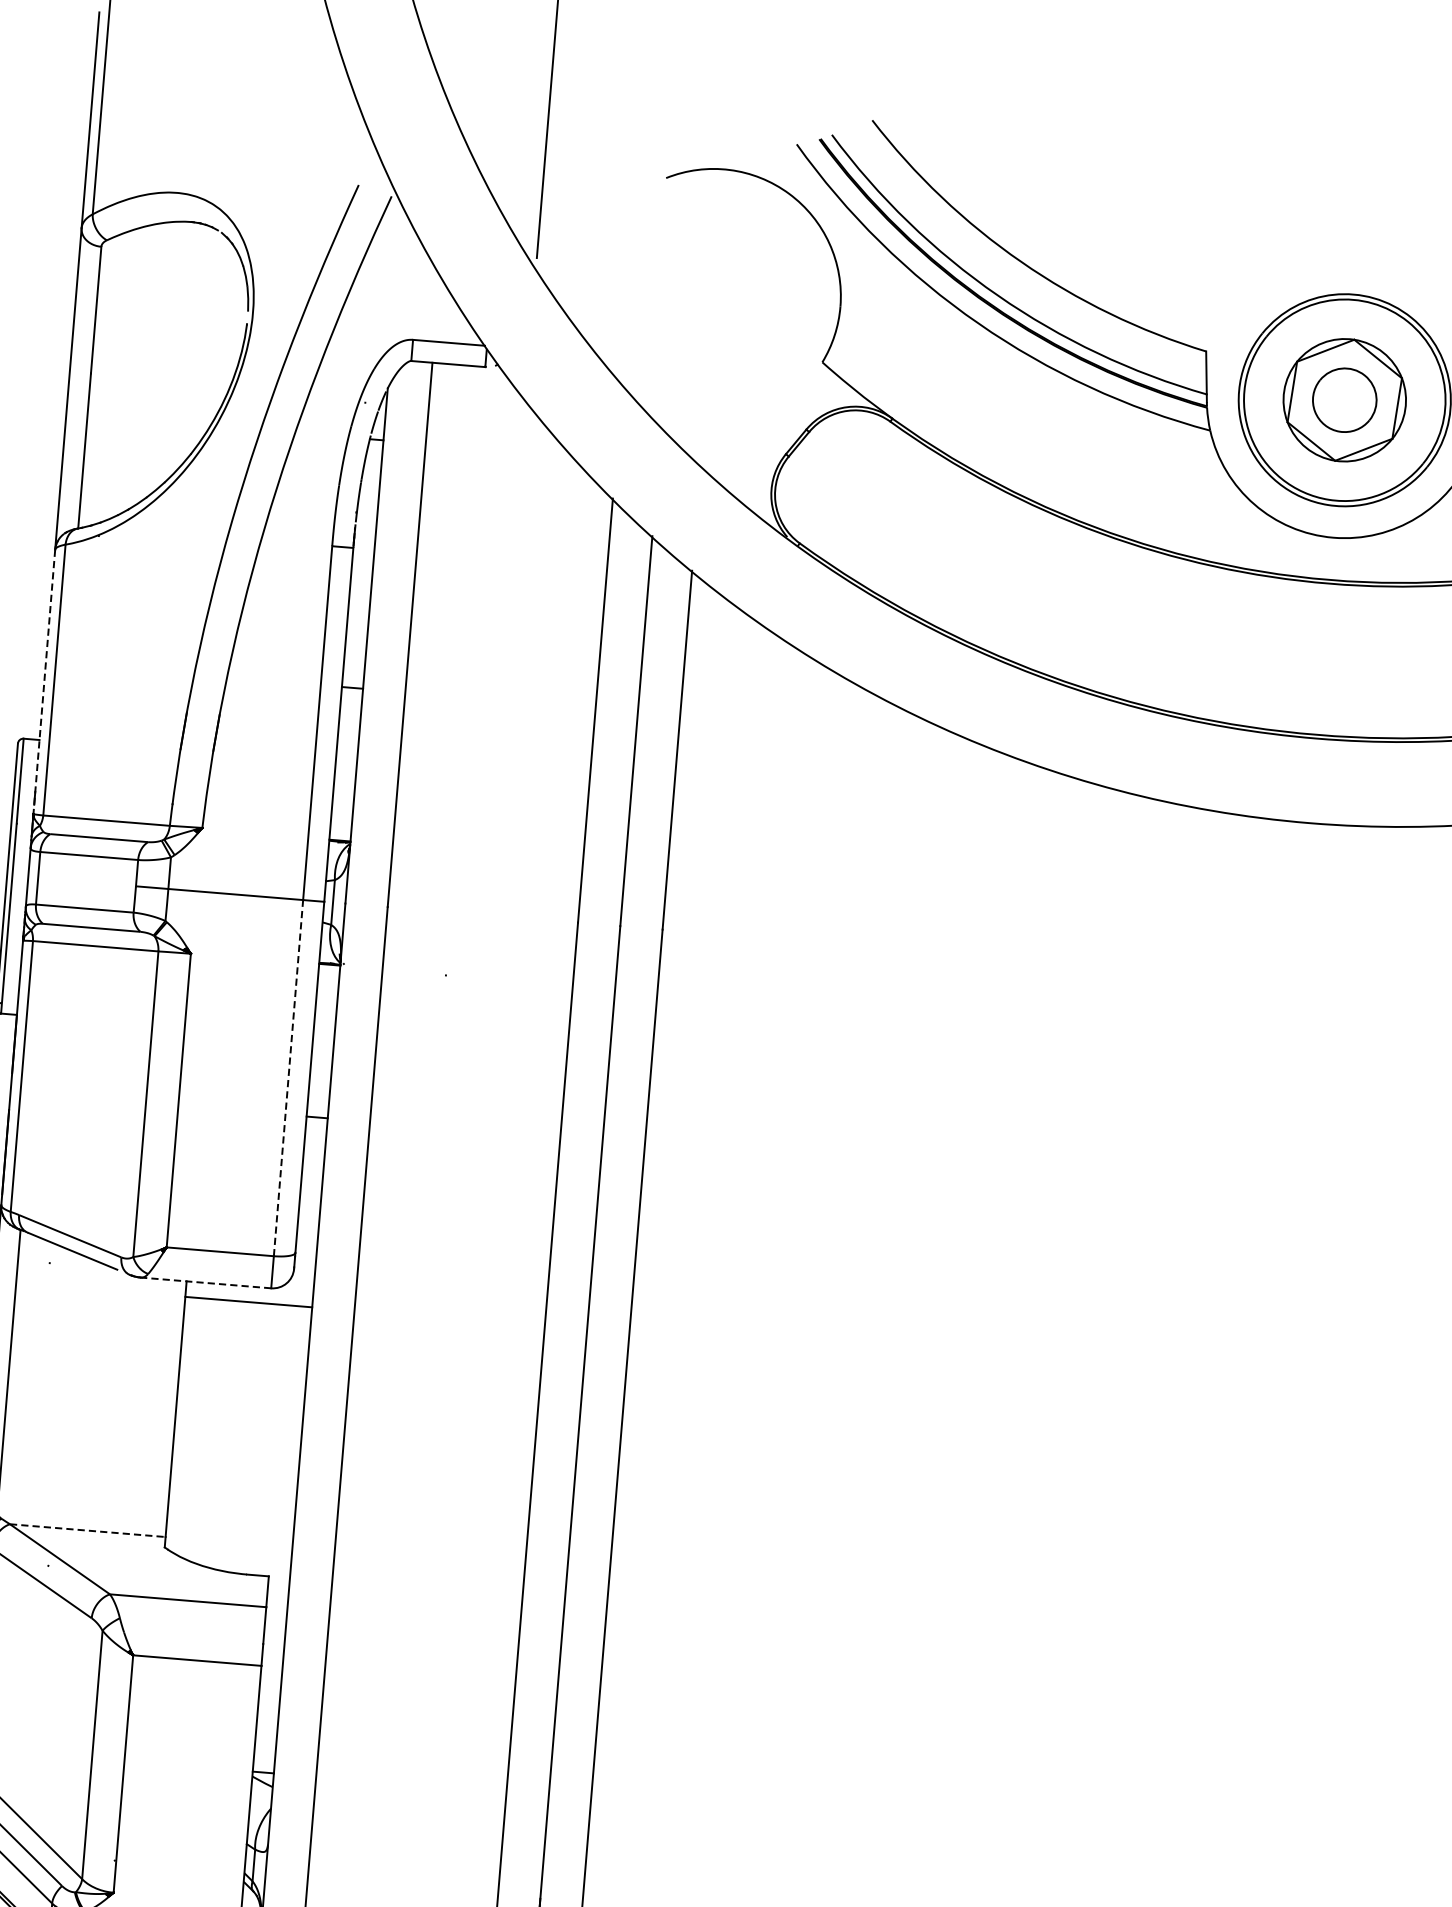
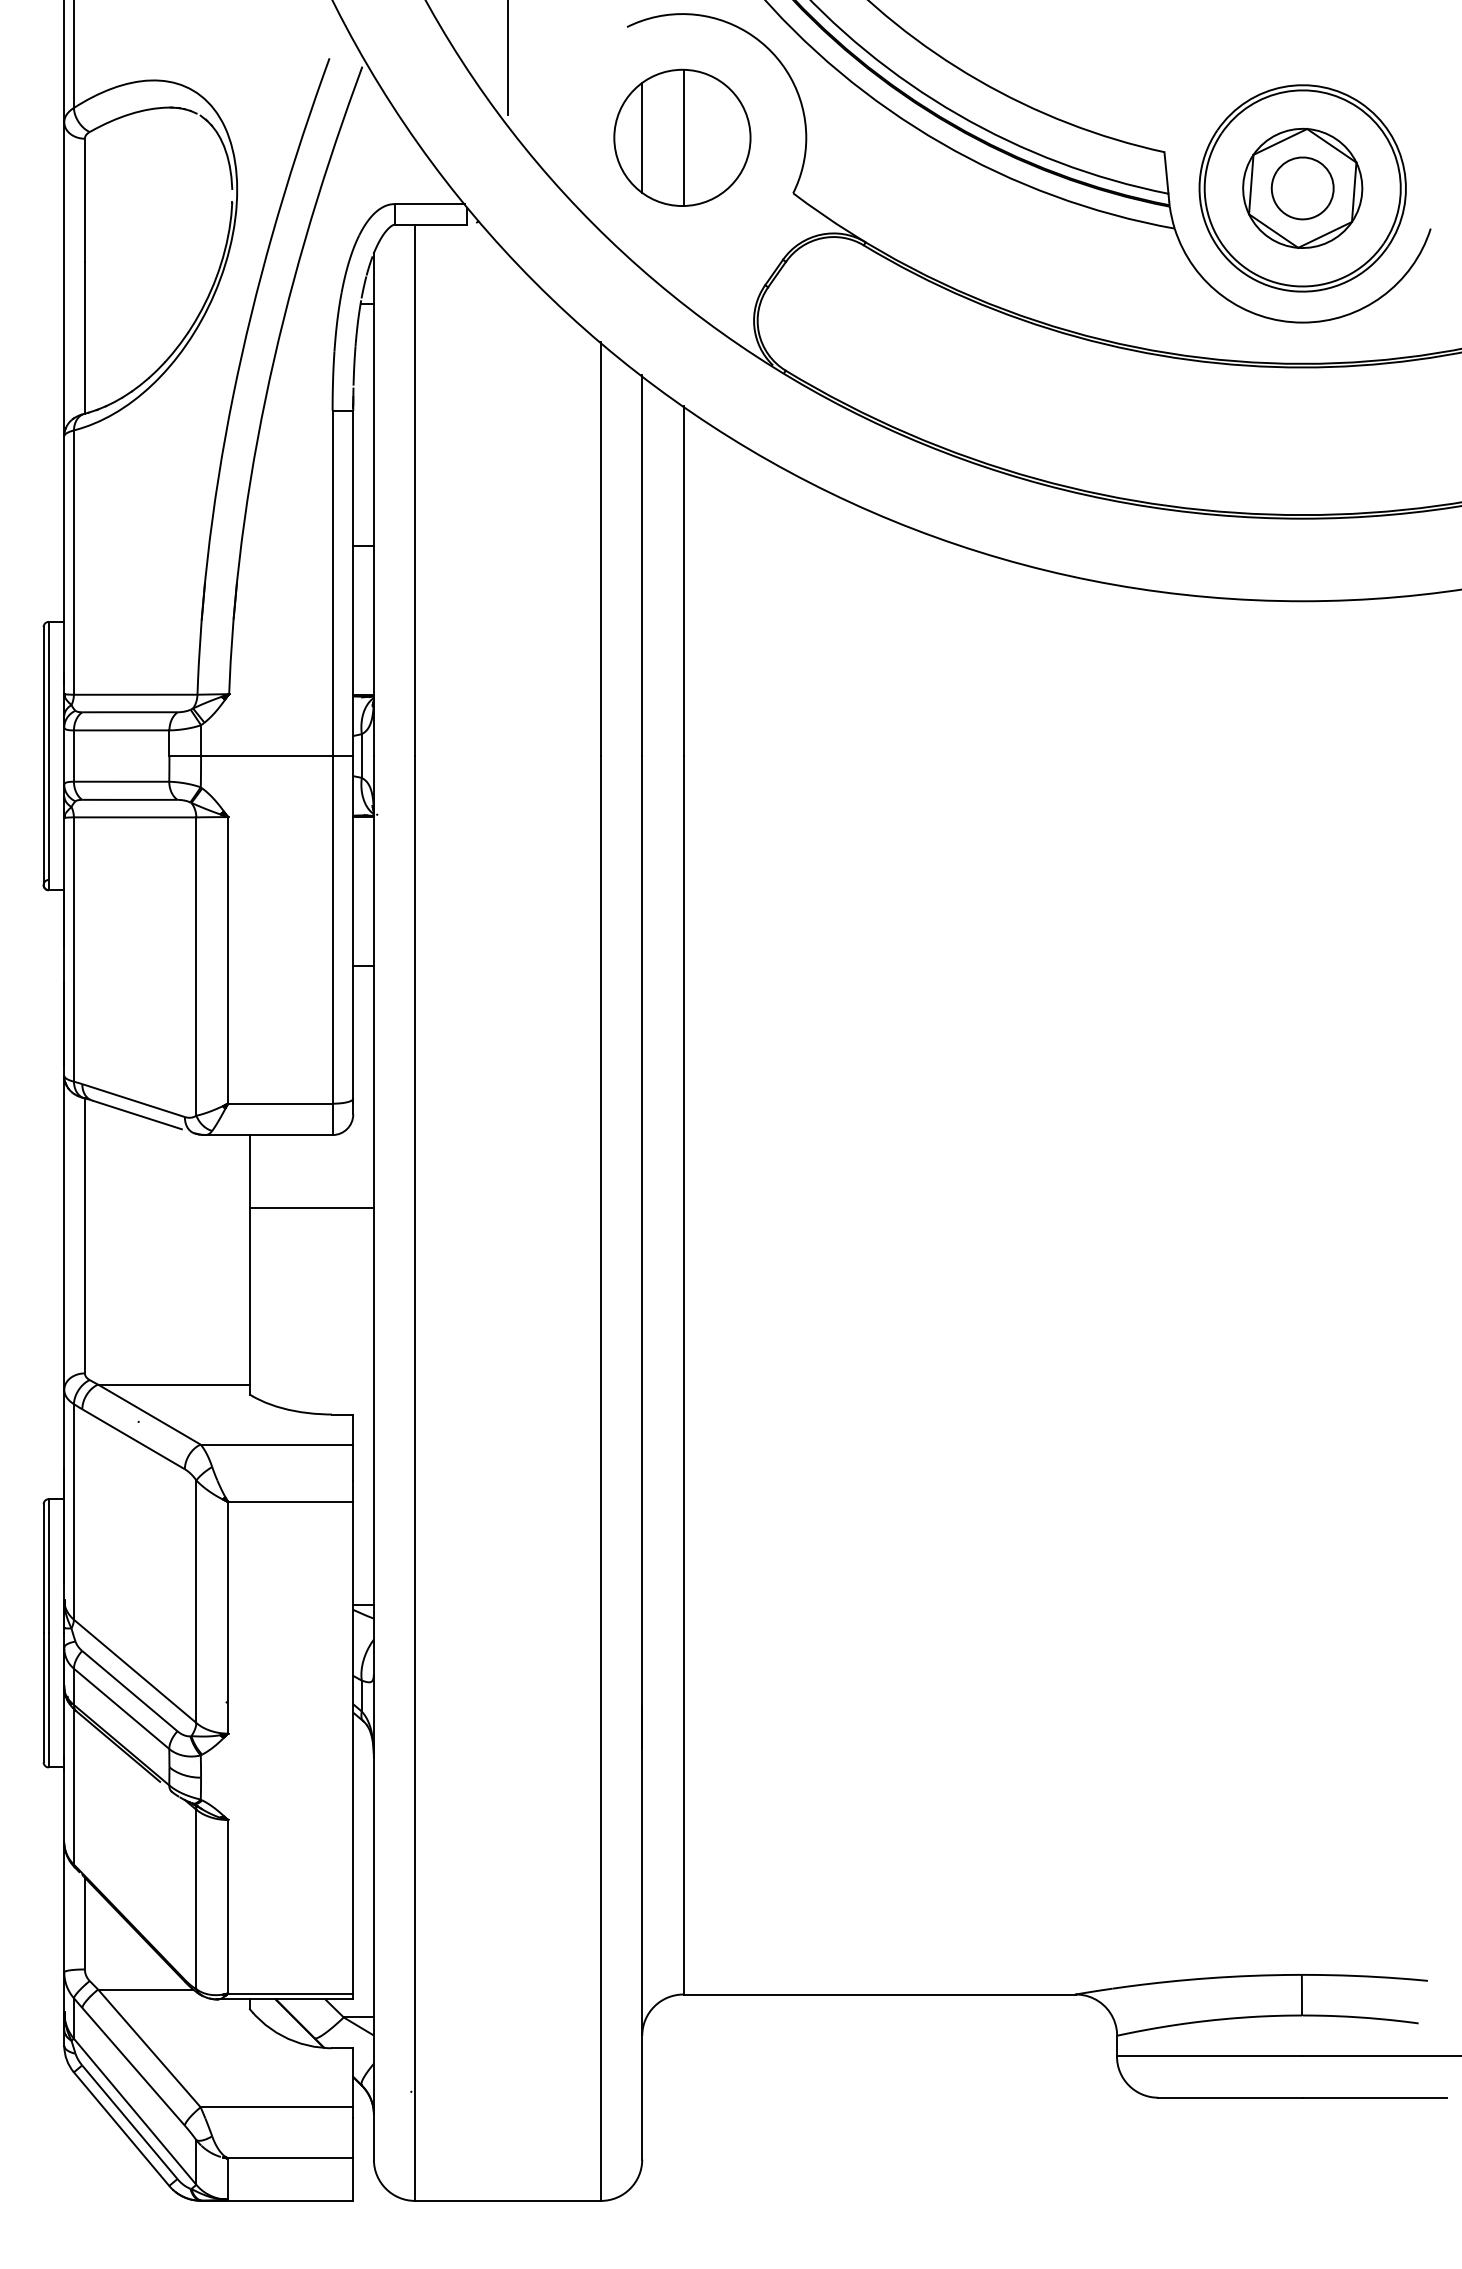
part: (713, 295) -> (682, 137), added
line: (44, 682) -> (64, 565), dashed -> solid
line: (288, 1077) -> (332, 929), dashed -> solid
line: (205, 1283) -> (268, 1135), dashed -> solid
line: (248, 1302) -> (311, 1208), moved
line: (88, 1530) -> (174, 1384), dashed -> solid

